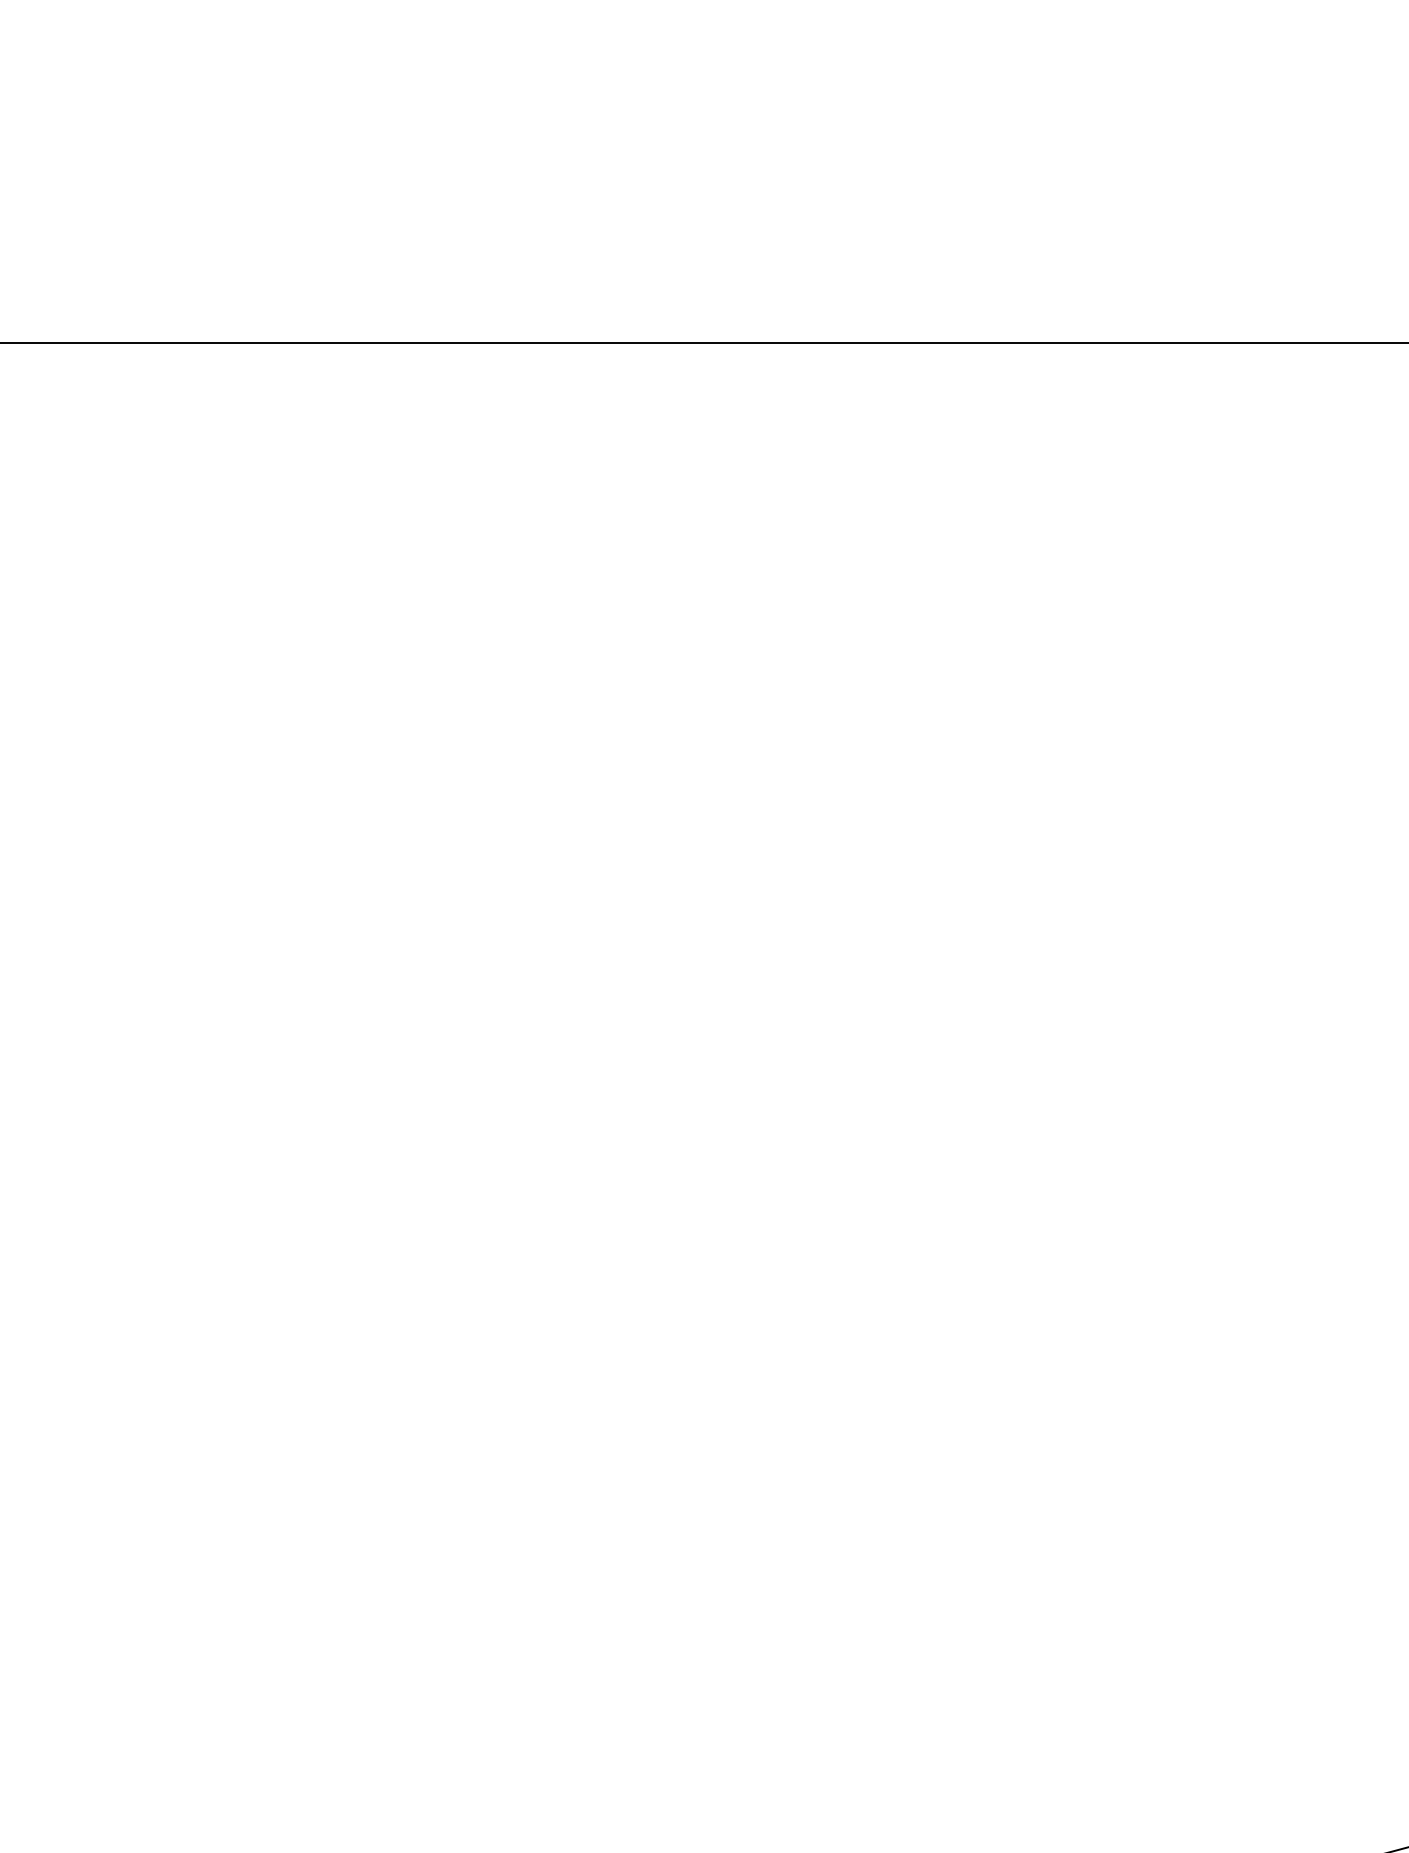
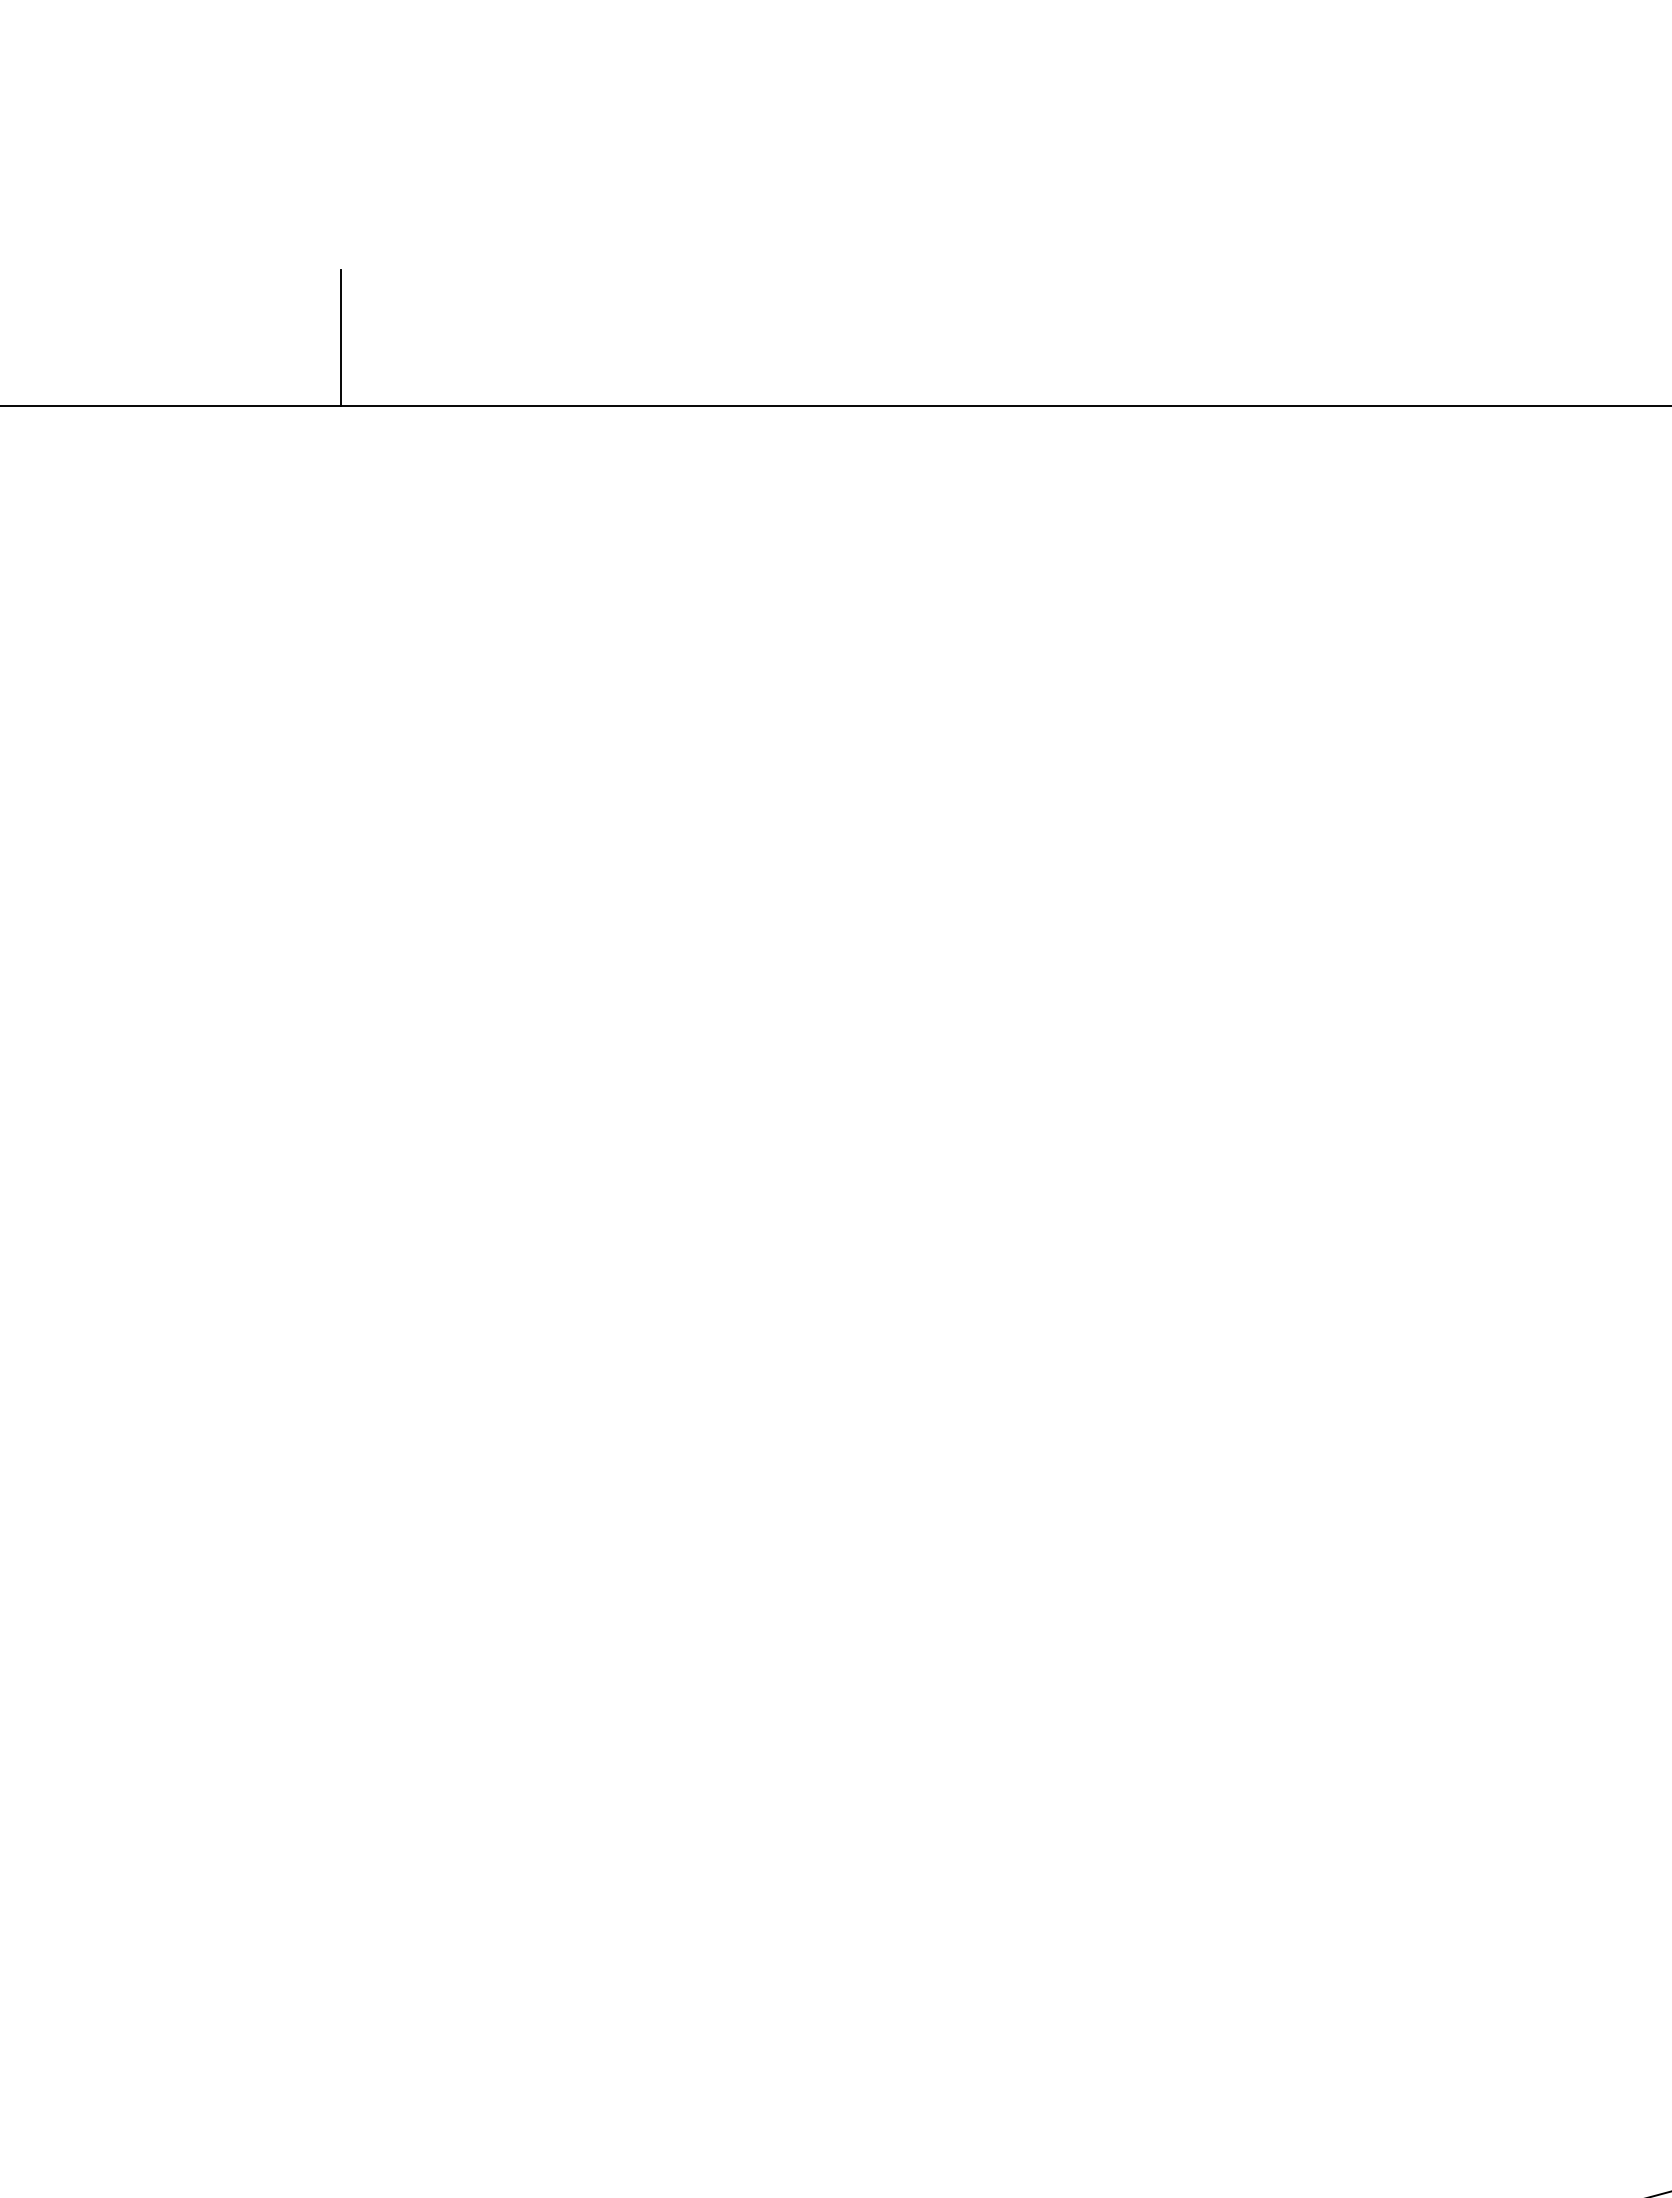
line: (287, 285) -> (341, 338), added

